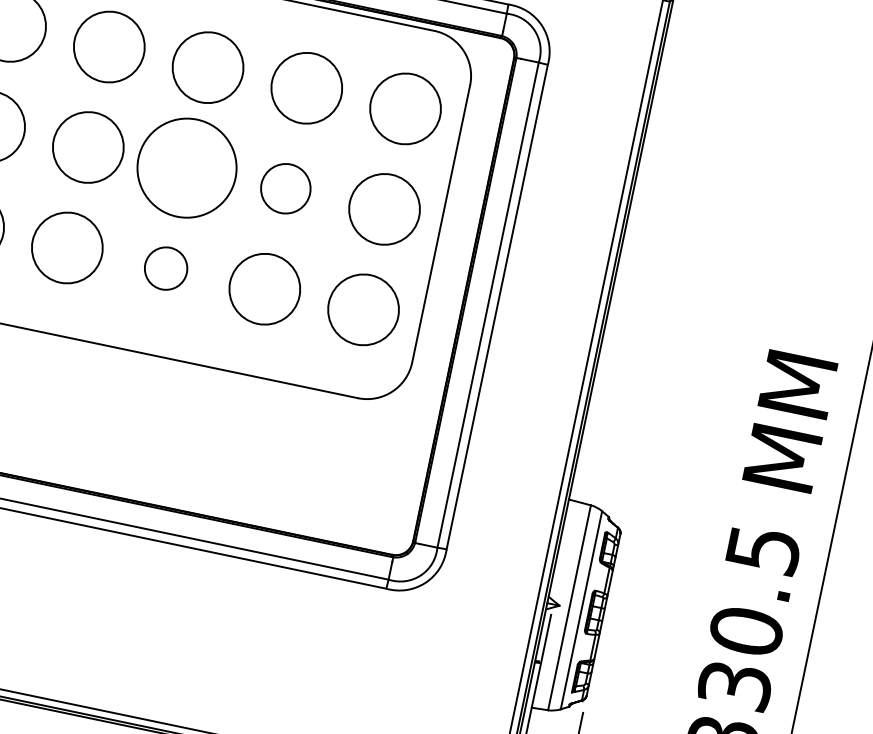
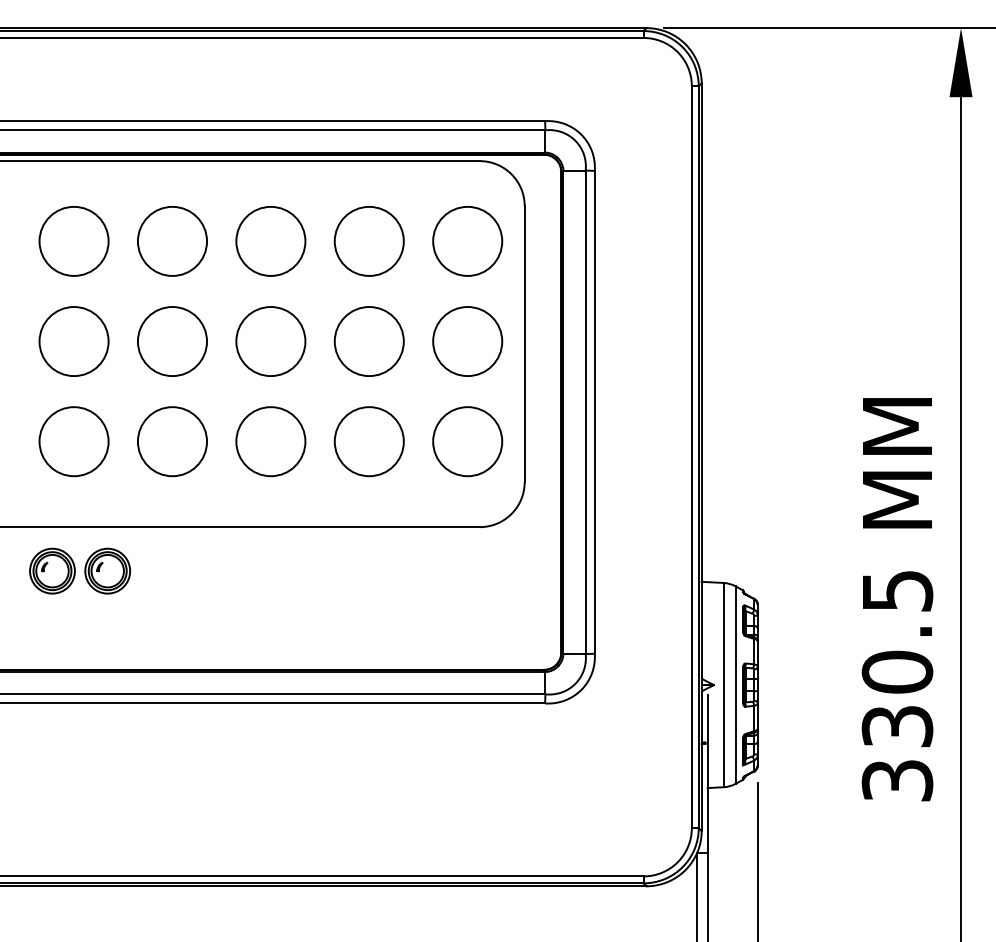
circle: (186, 168) -> (270, 341), size x0.71
circle: (285, 188) -> (368, 341), size x1.43
circle: (165, 268) -> (270, 441), size x1.67

